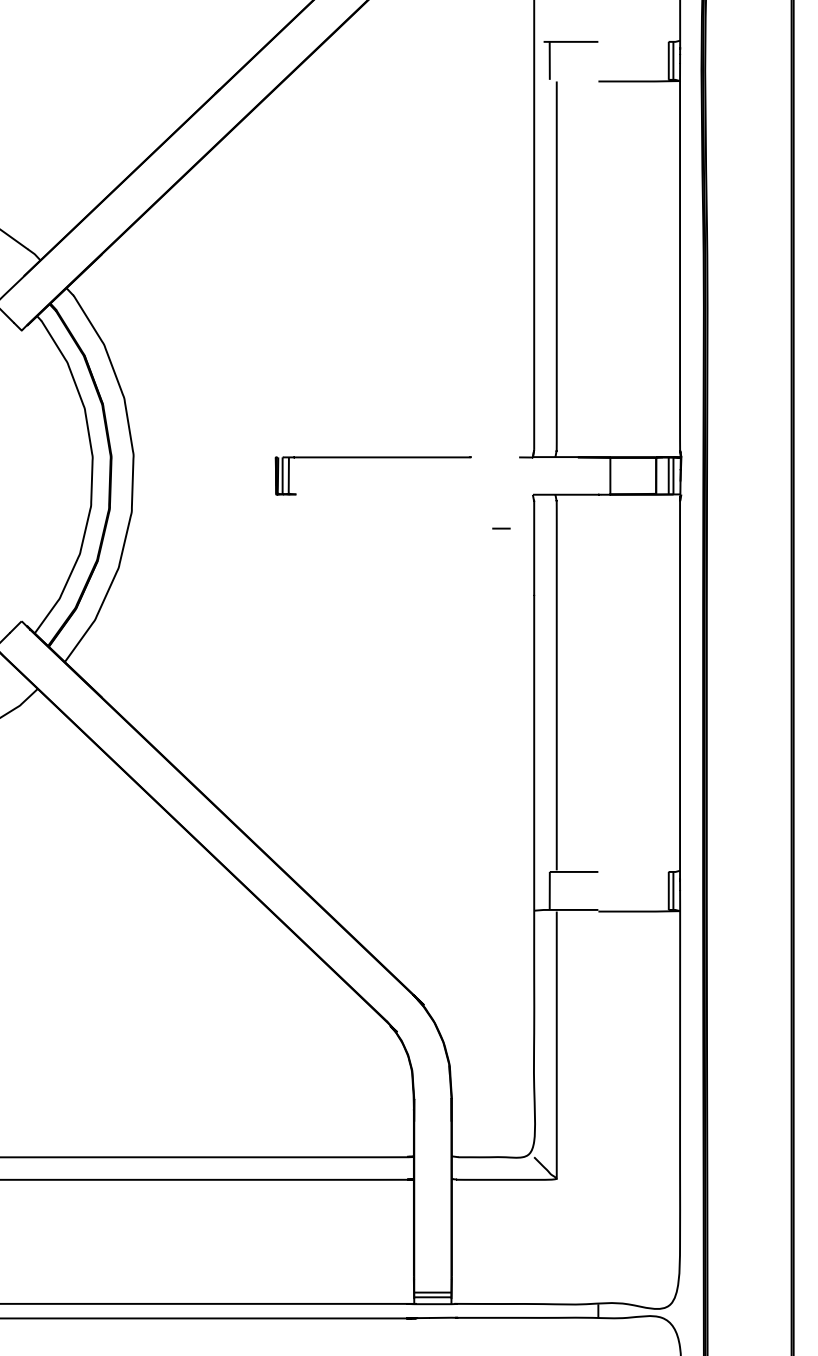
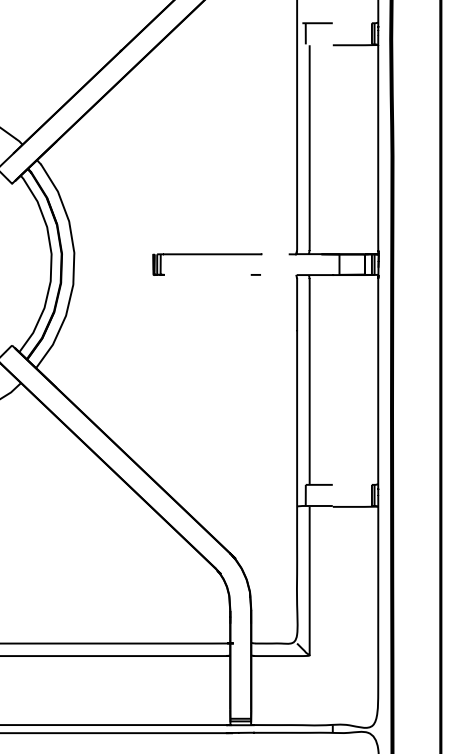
curve: (500, 527) -> (255, 274), moved

